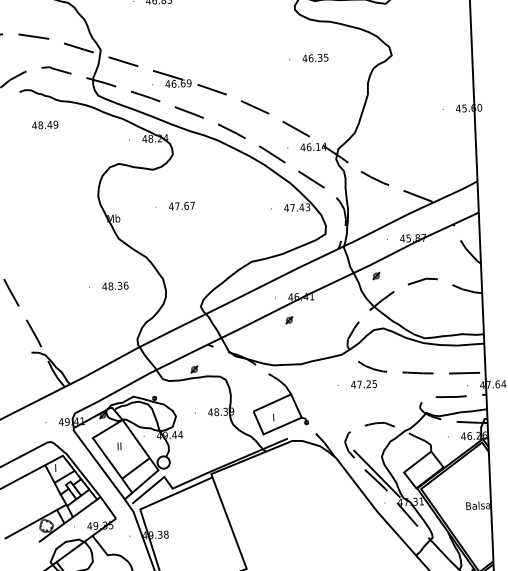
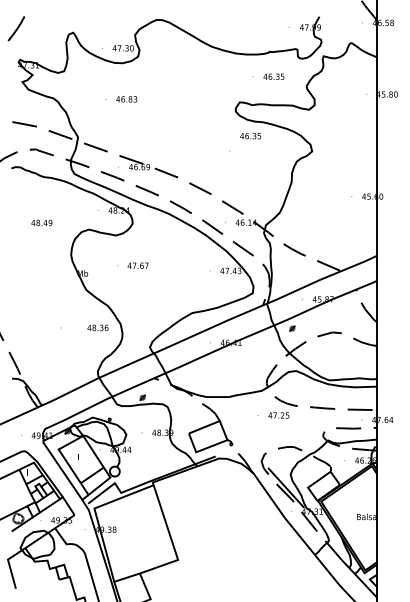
text: (315, 58) -> (250, 136), moved
text: (44, 124) -> (41, 222), moved
text: (114, 285) -> (97, 327), moved
part: (288, 320) -> (220, 361), removed

